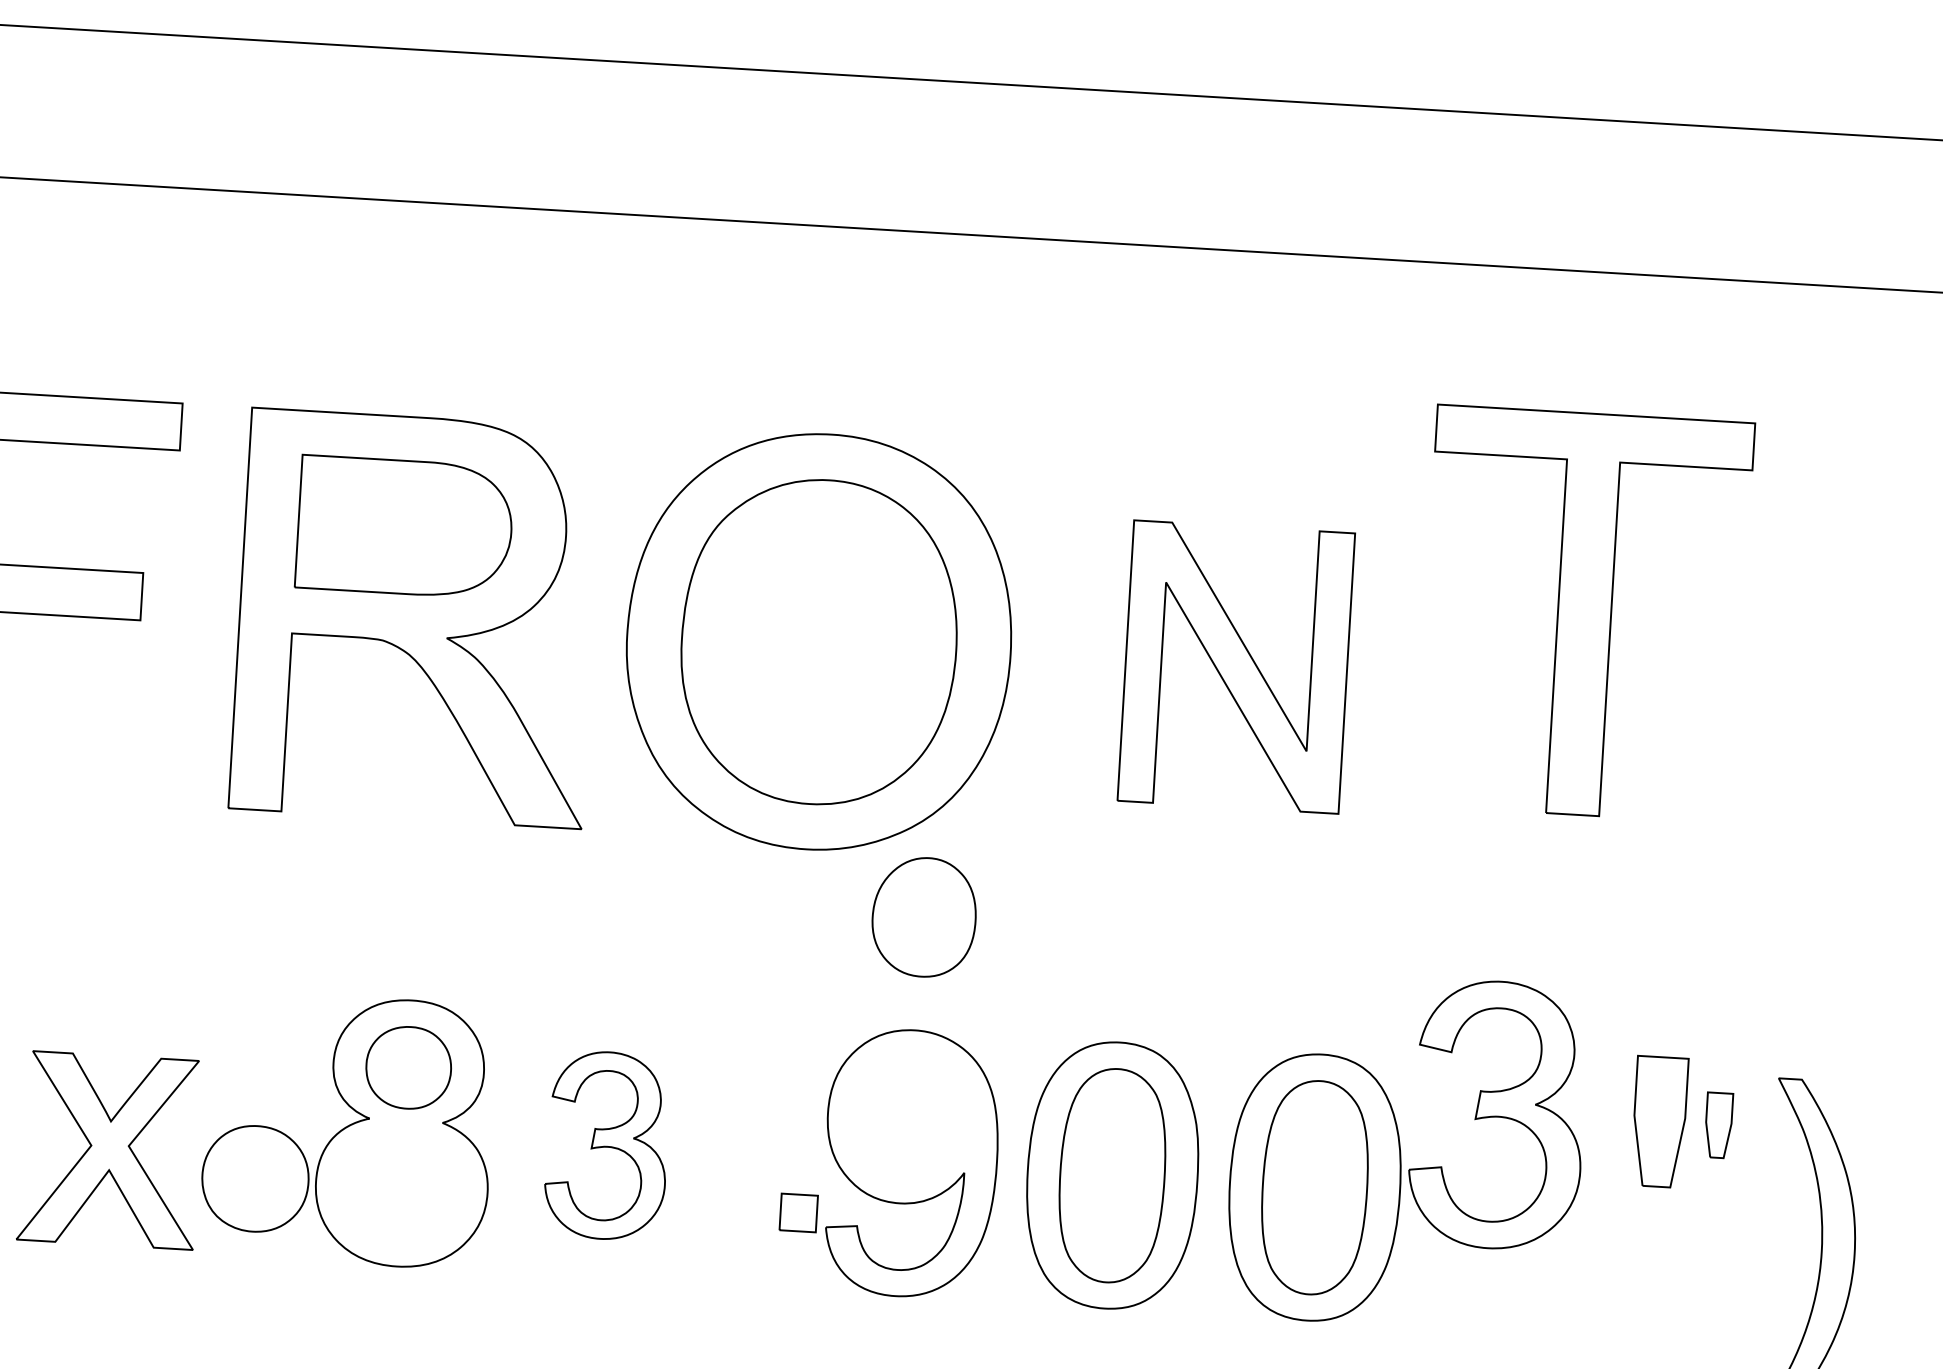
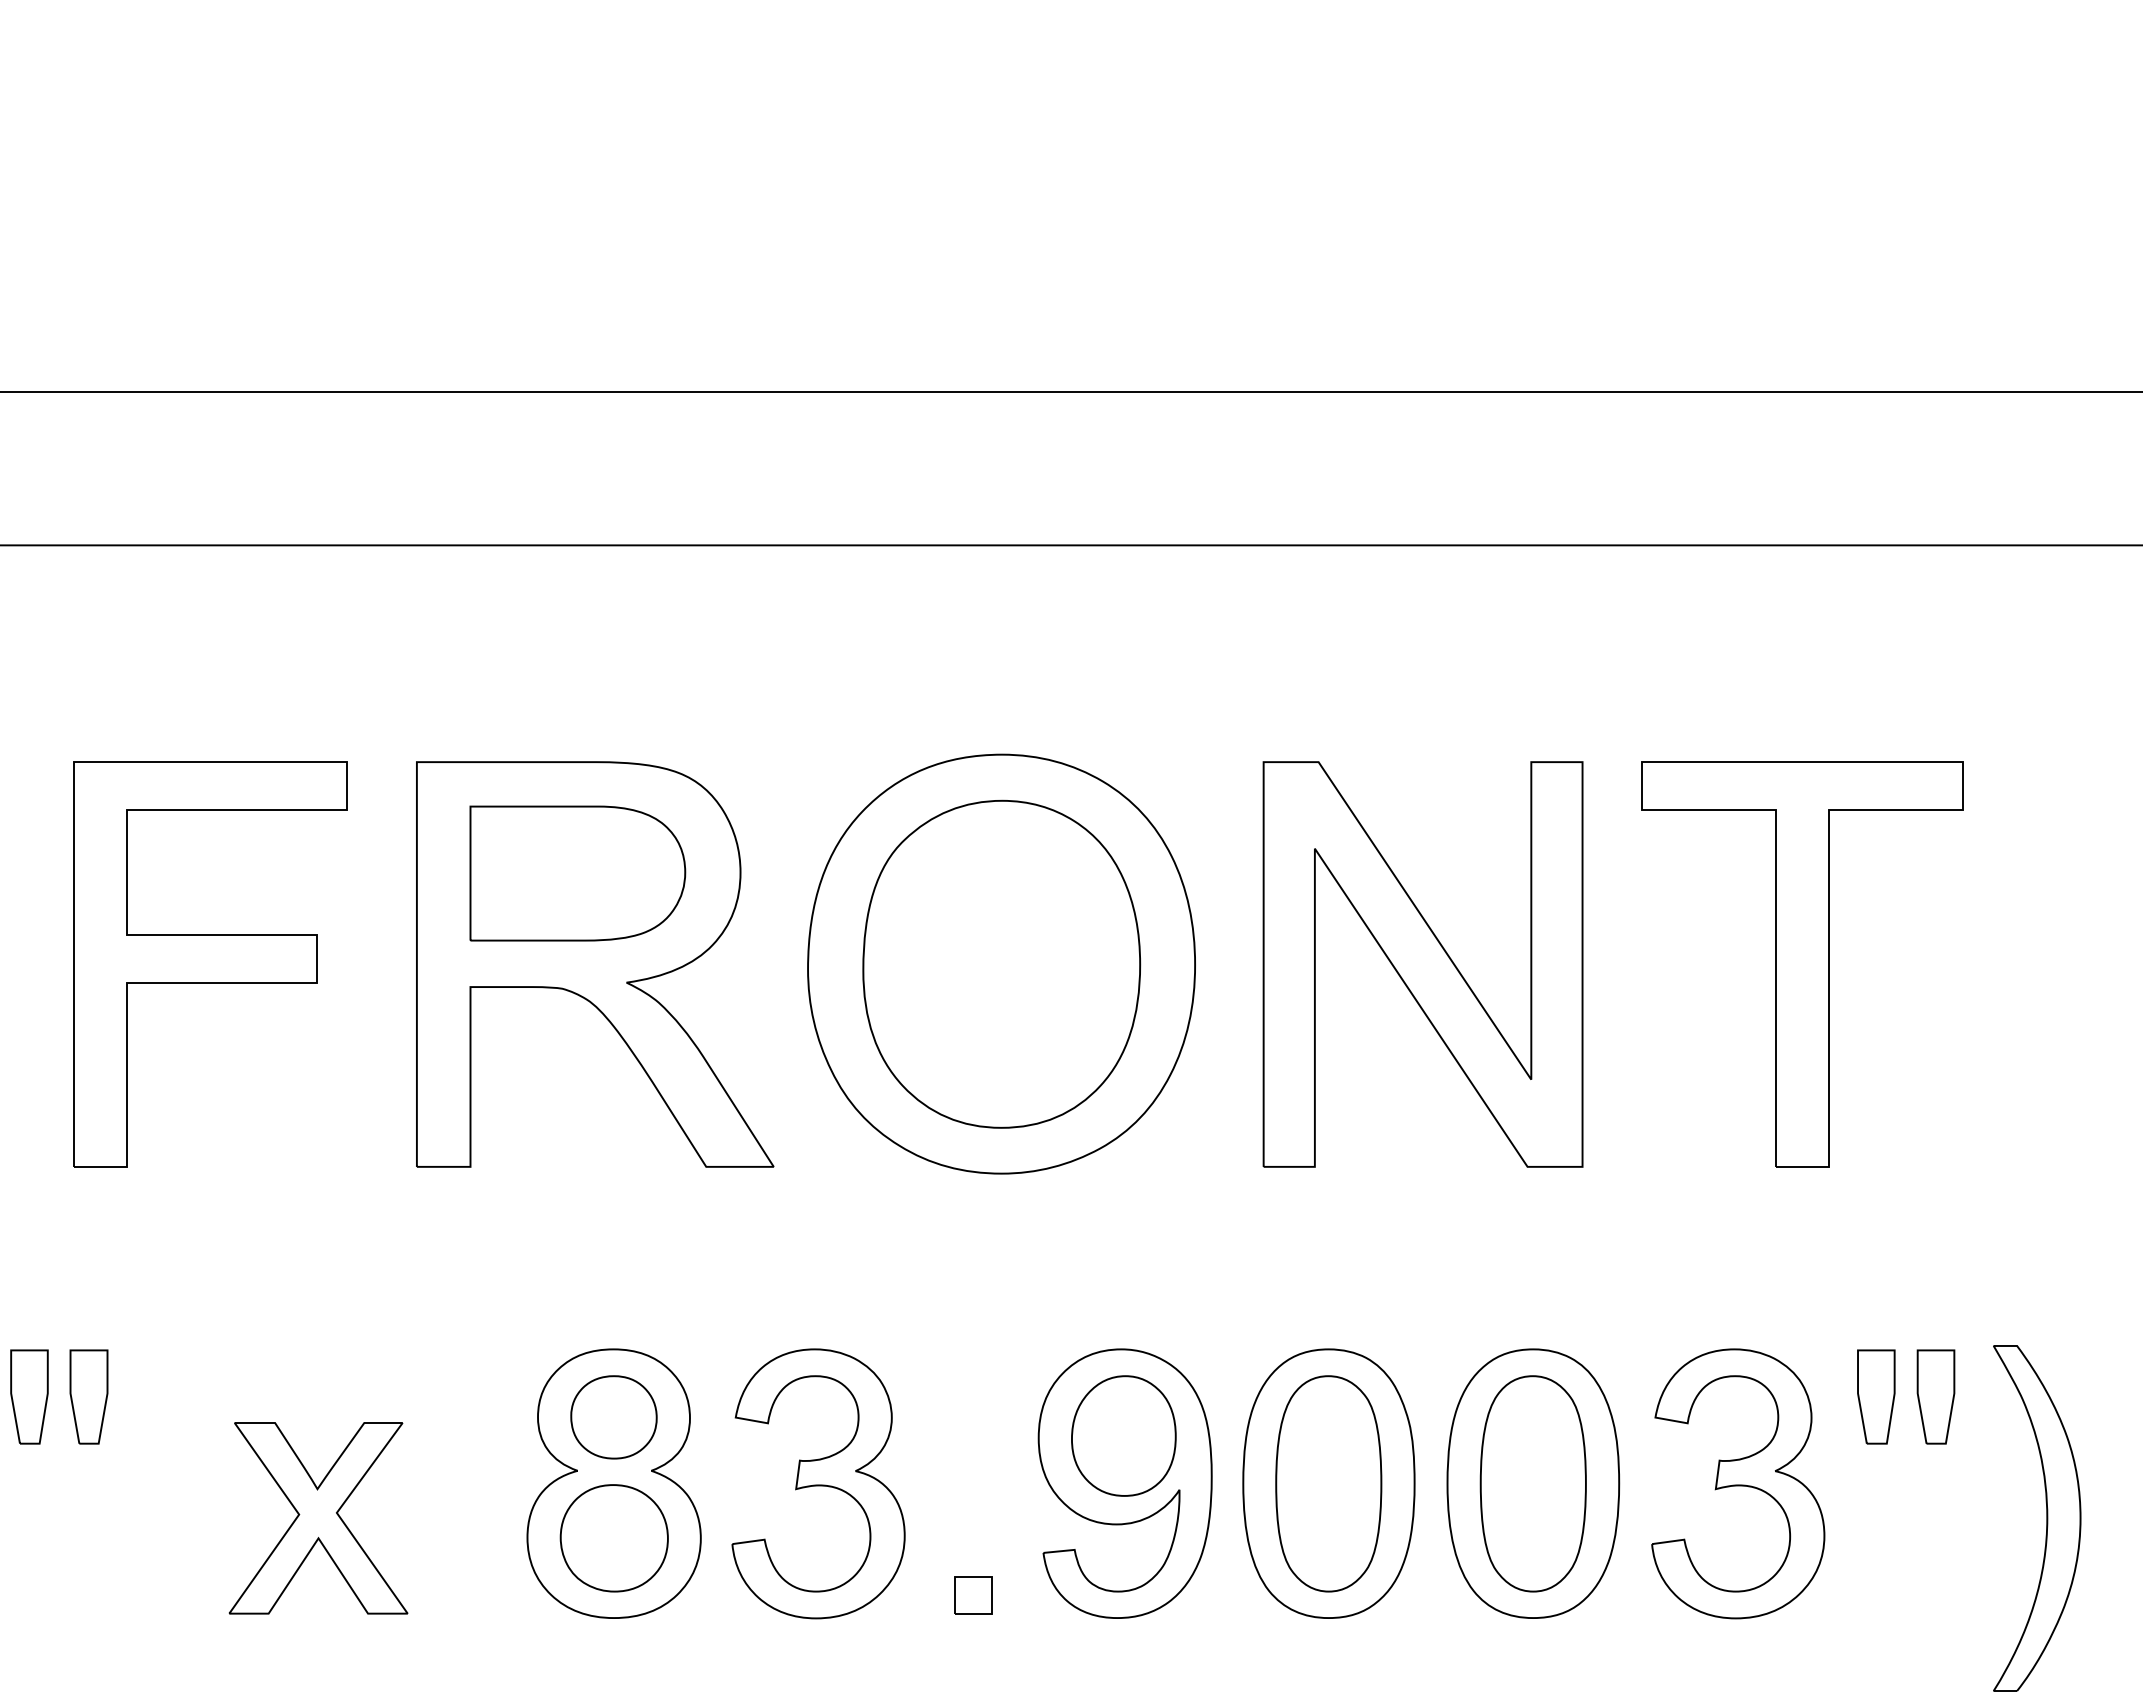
part: (1584, 614) -> (1802, 964), moved
part: (1235, 667) -> (1422, 964), size x1.43
part: (923, 916) -> (1123, 1435), moved
part: (1498, 1114) -> (1738, 1483), moved
part: (1659, 1121) -> (1876, 1396), size x0.71
part: (1718, 1124) -> (1935, 1396), size x1.43
part: (607, 1145) -> (818, 1483), size x1.43
part: (254, 1179) -> (613, 1538), moved
part: (798, 1213) -> (973, 1595), moved

